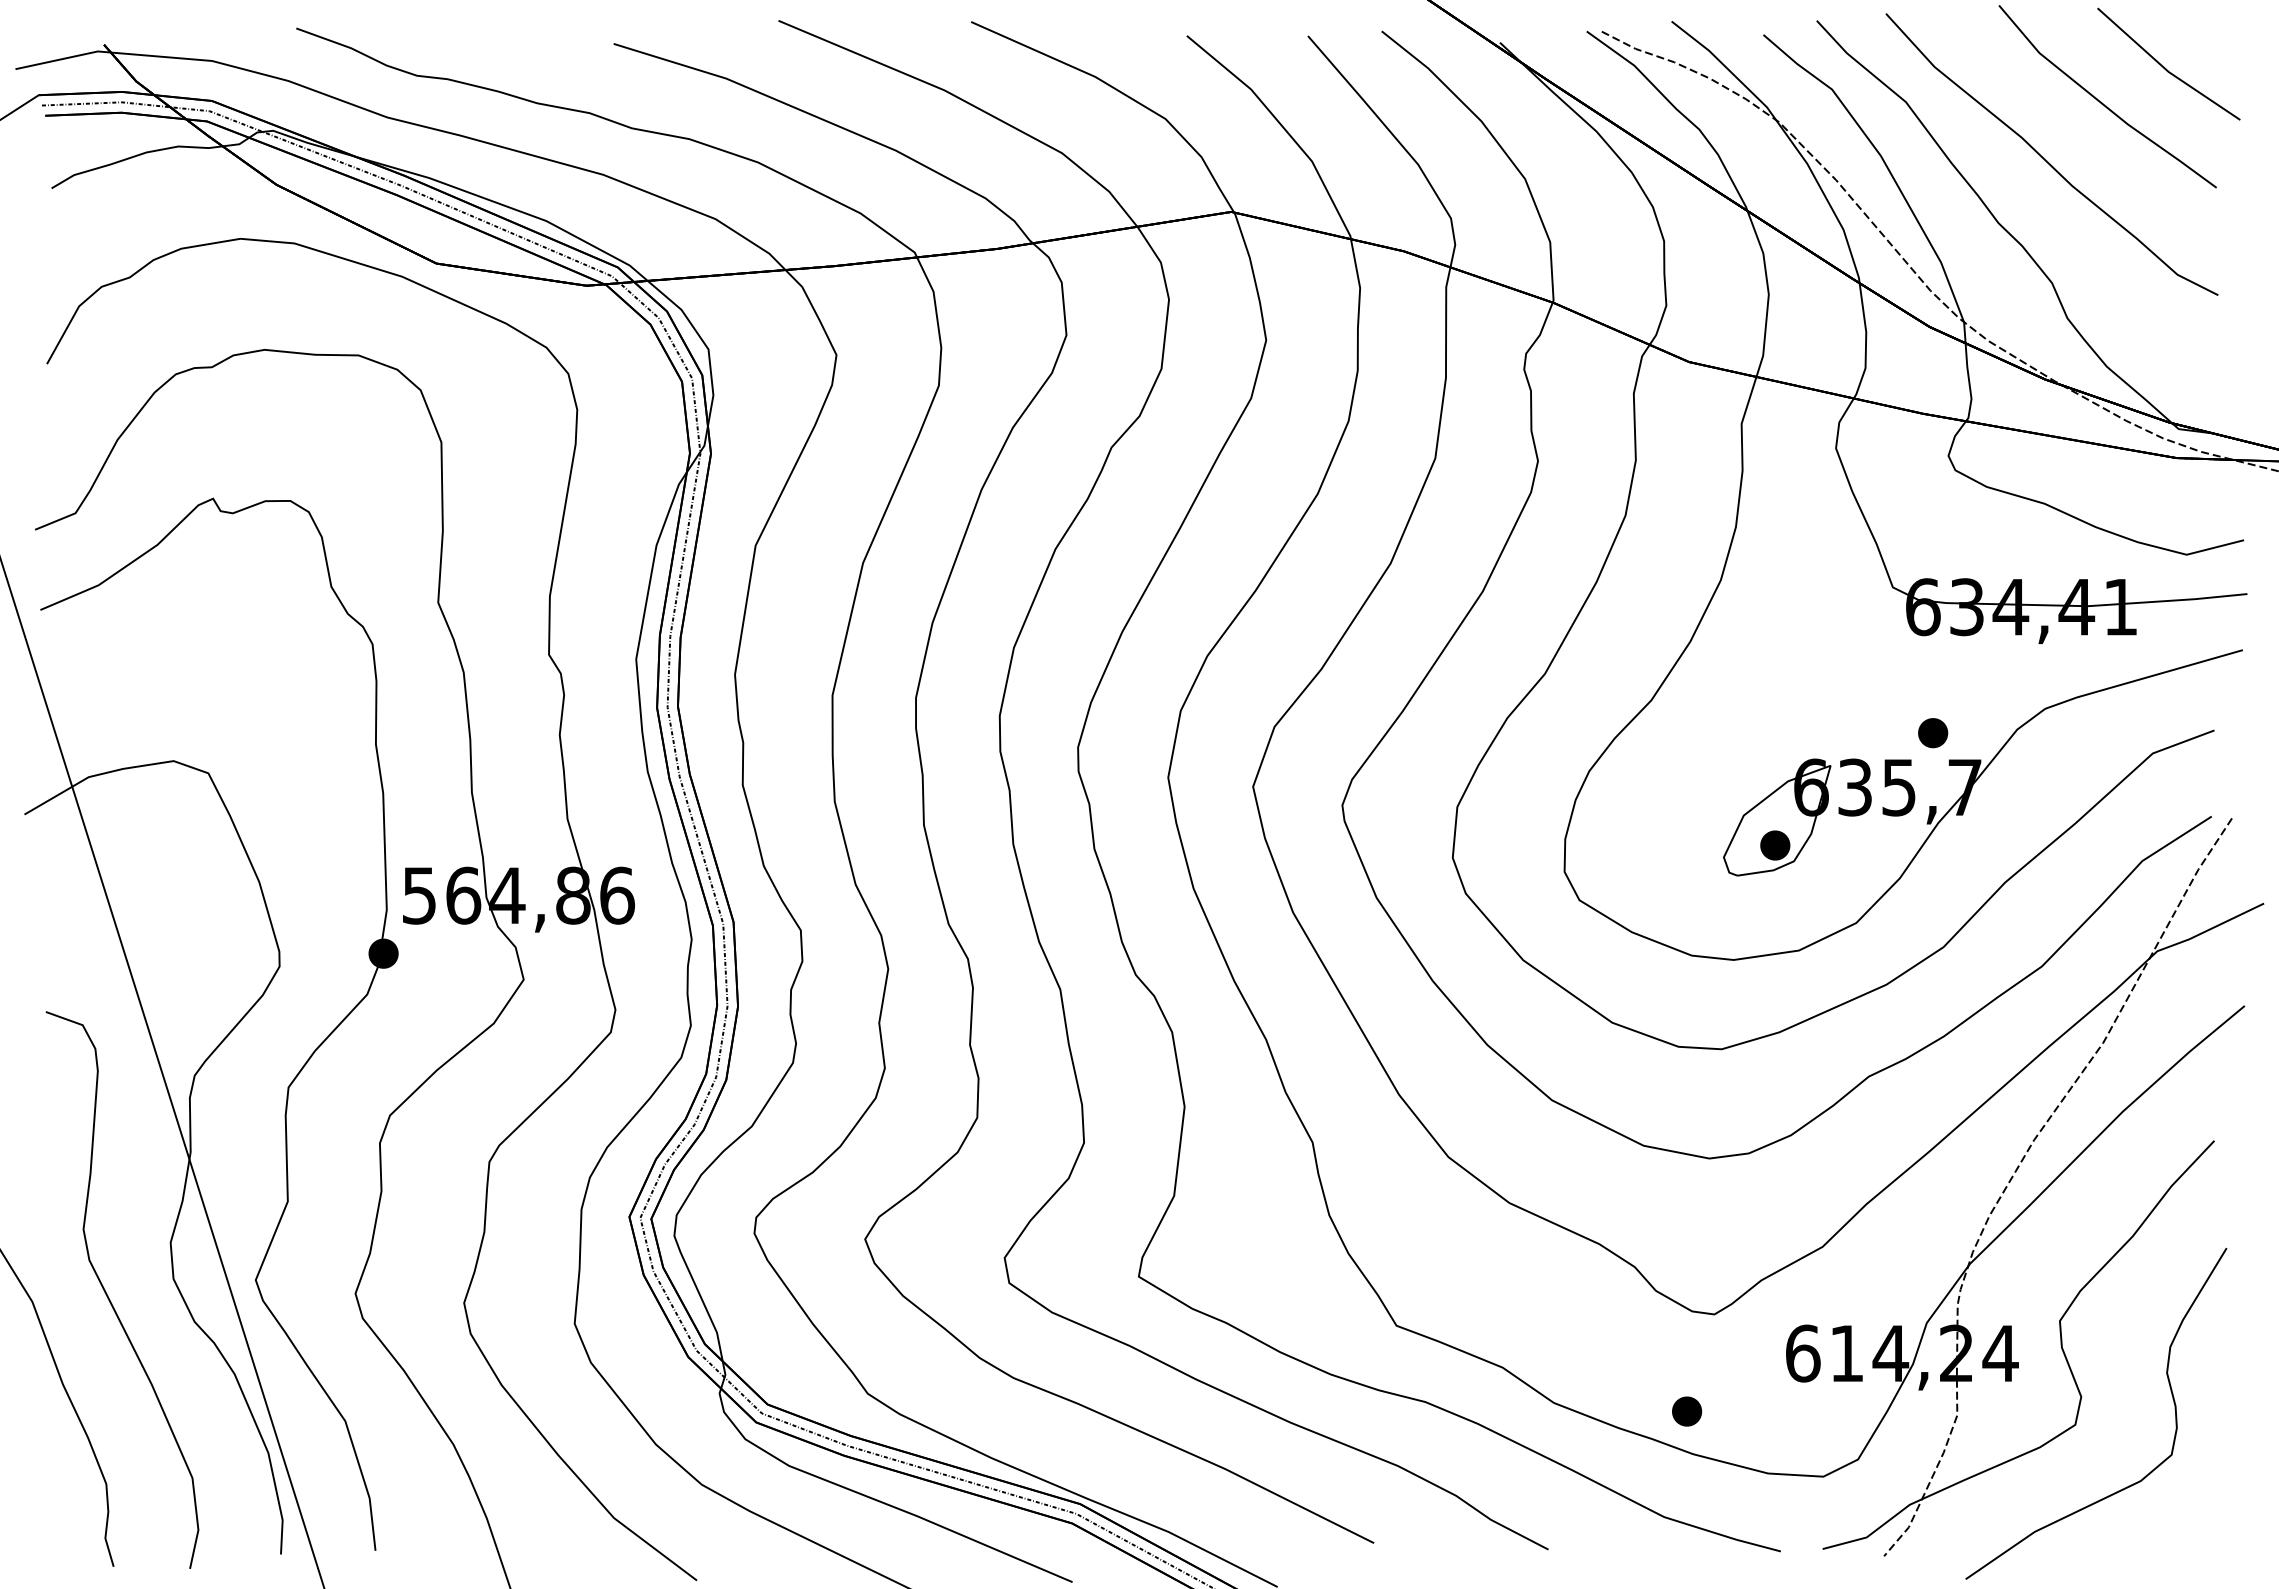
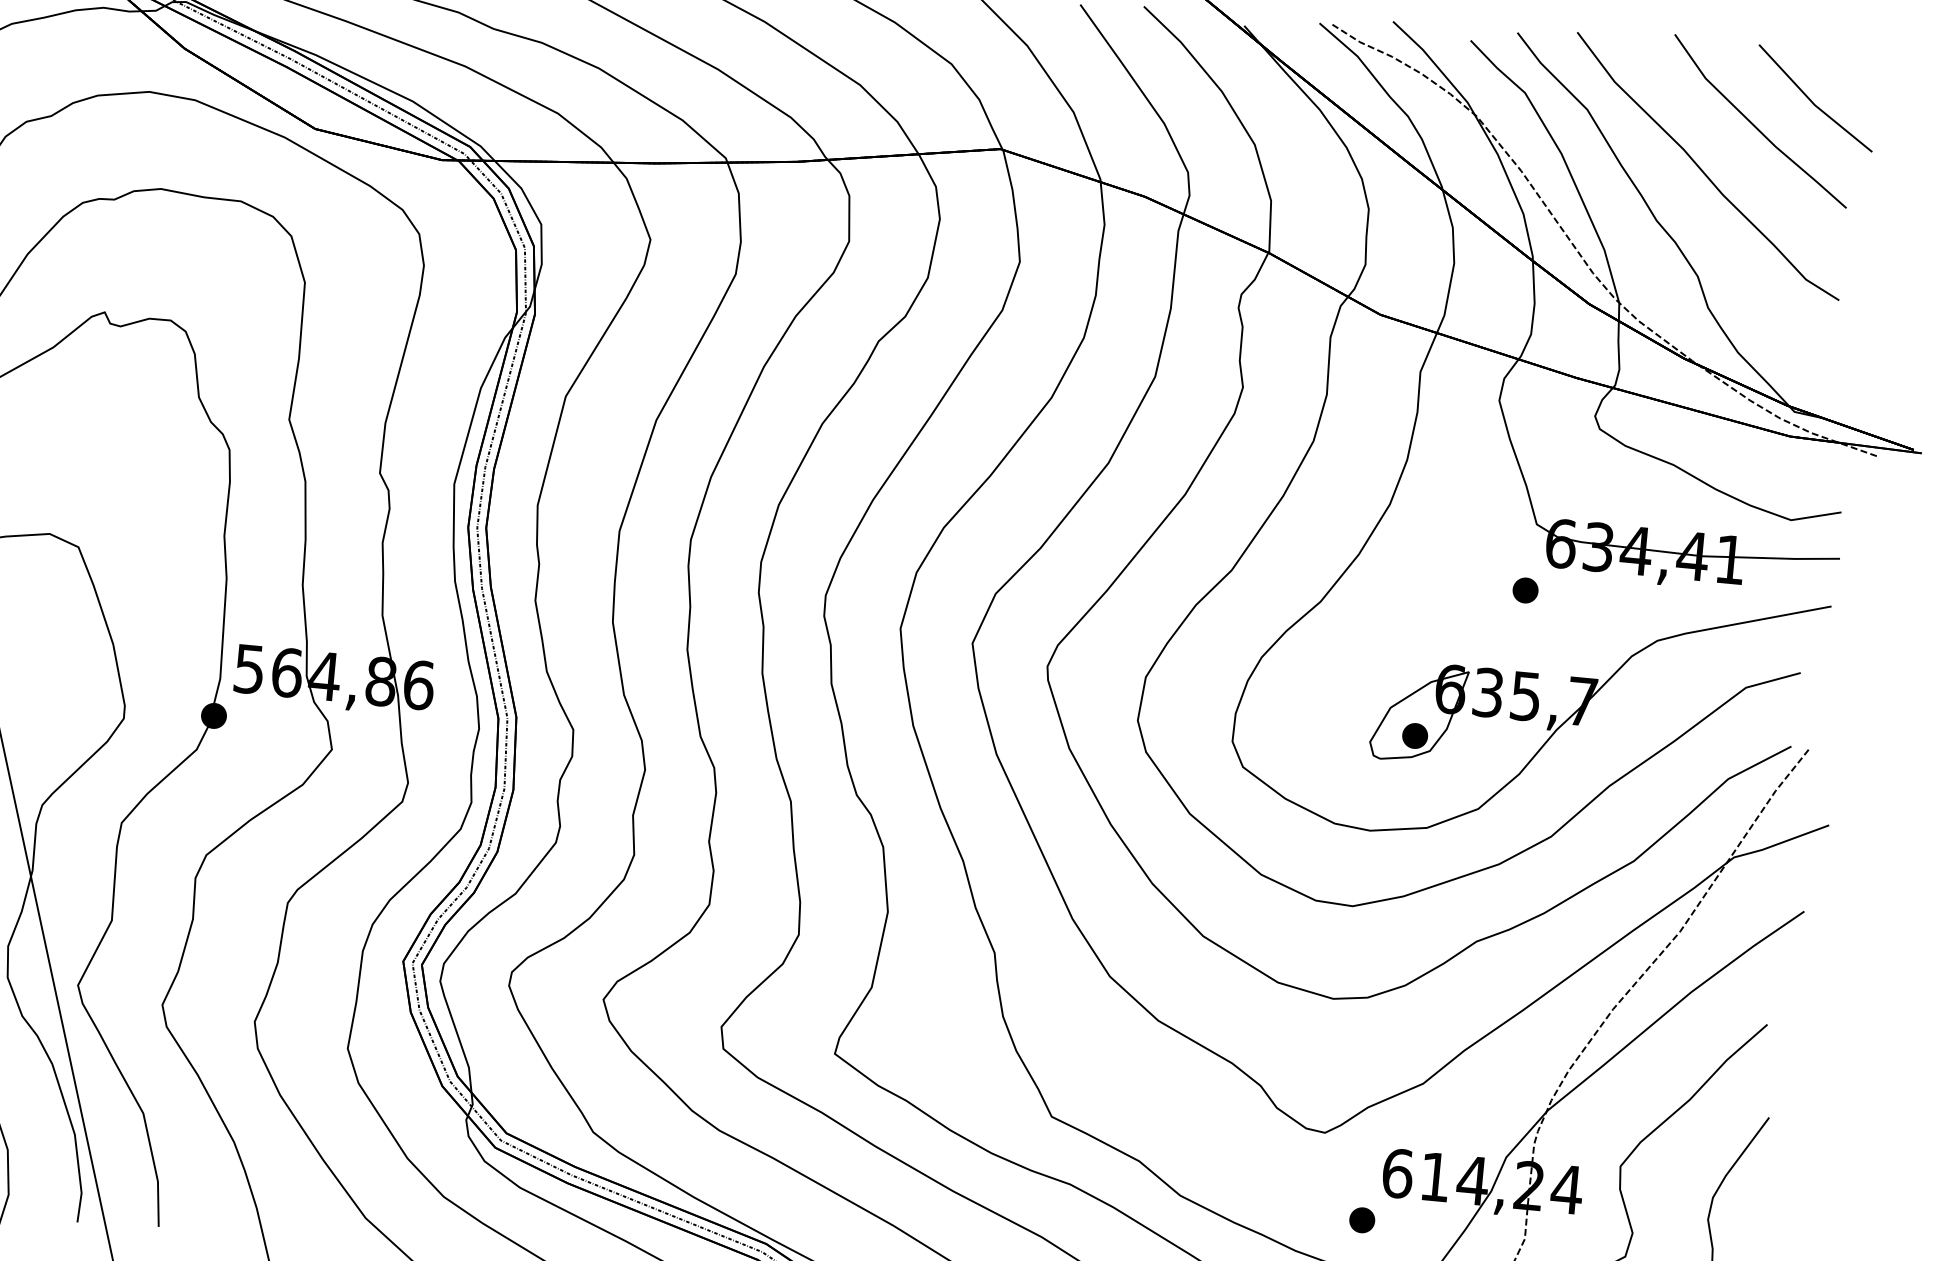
part: (1933, 733) -> (1525, 590), moved
part: (1687, 1411) -> (1362, 1220), moved

